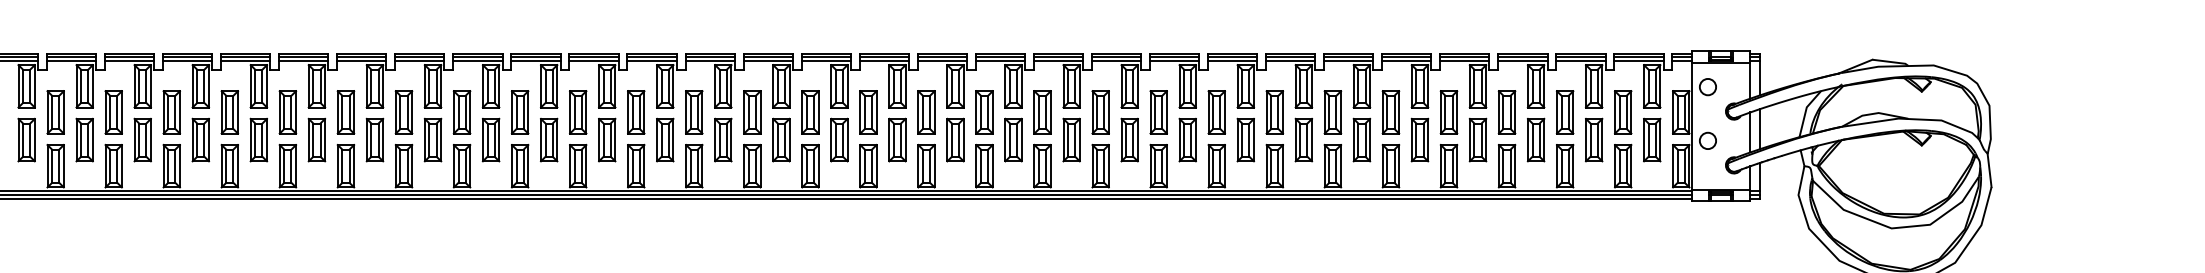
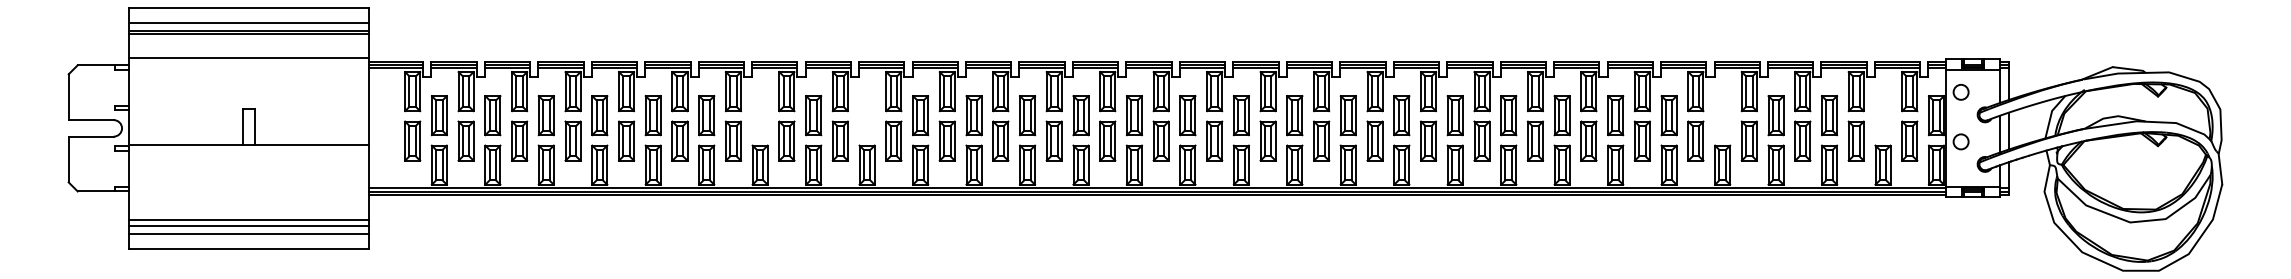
part: (403, 112) -> (759, 115), removed
part: (519, 112) -> (866, 115), removed
part: (1448, 112) -> (1722, 115), removed
part: (1622, 112) -> (1882, 115), removed

